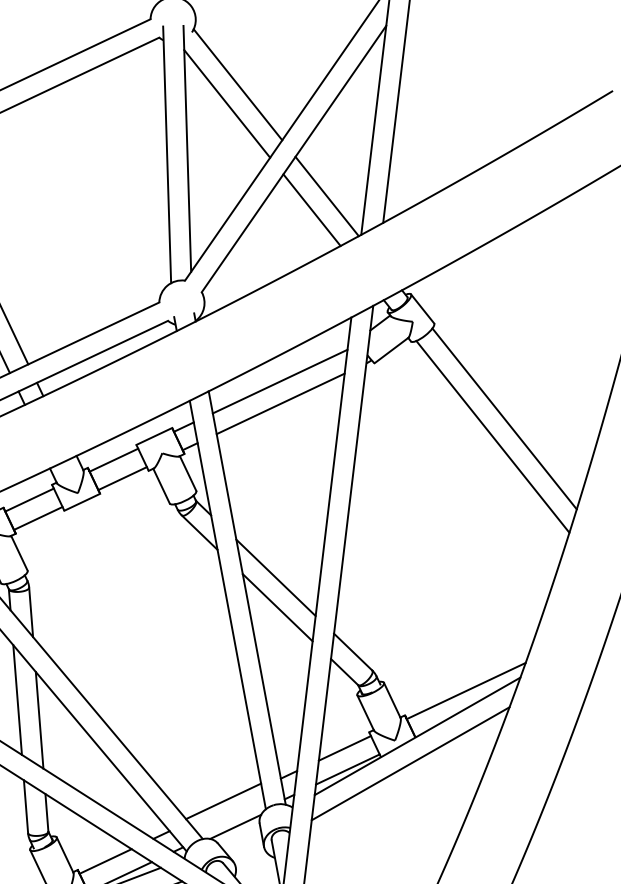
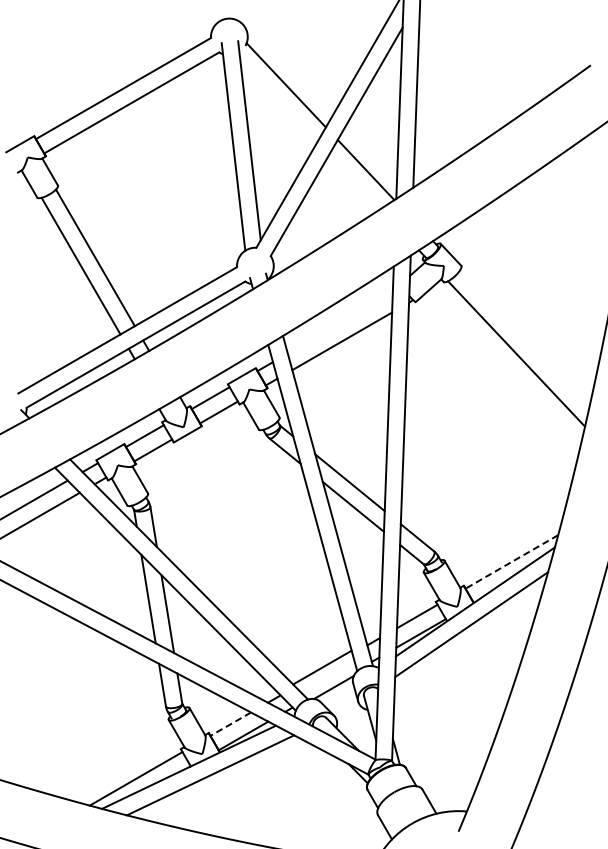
line: (226, 103) -> (278, 101), removed
line: (311, 209) -> (354, 181), removed
line: (279, 381) -> (339, 323), removed
line: (504, 418) -> (524, 338), removed
line: (465, 690) -> (511, 561), solid -> dashed
line: (105, 861) -> (230, 724), solid -> dashed

